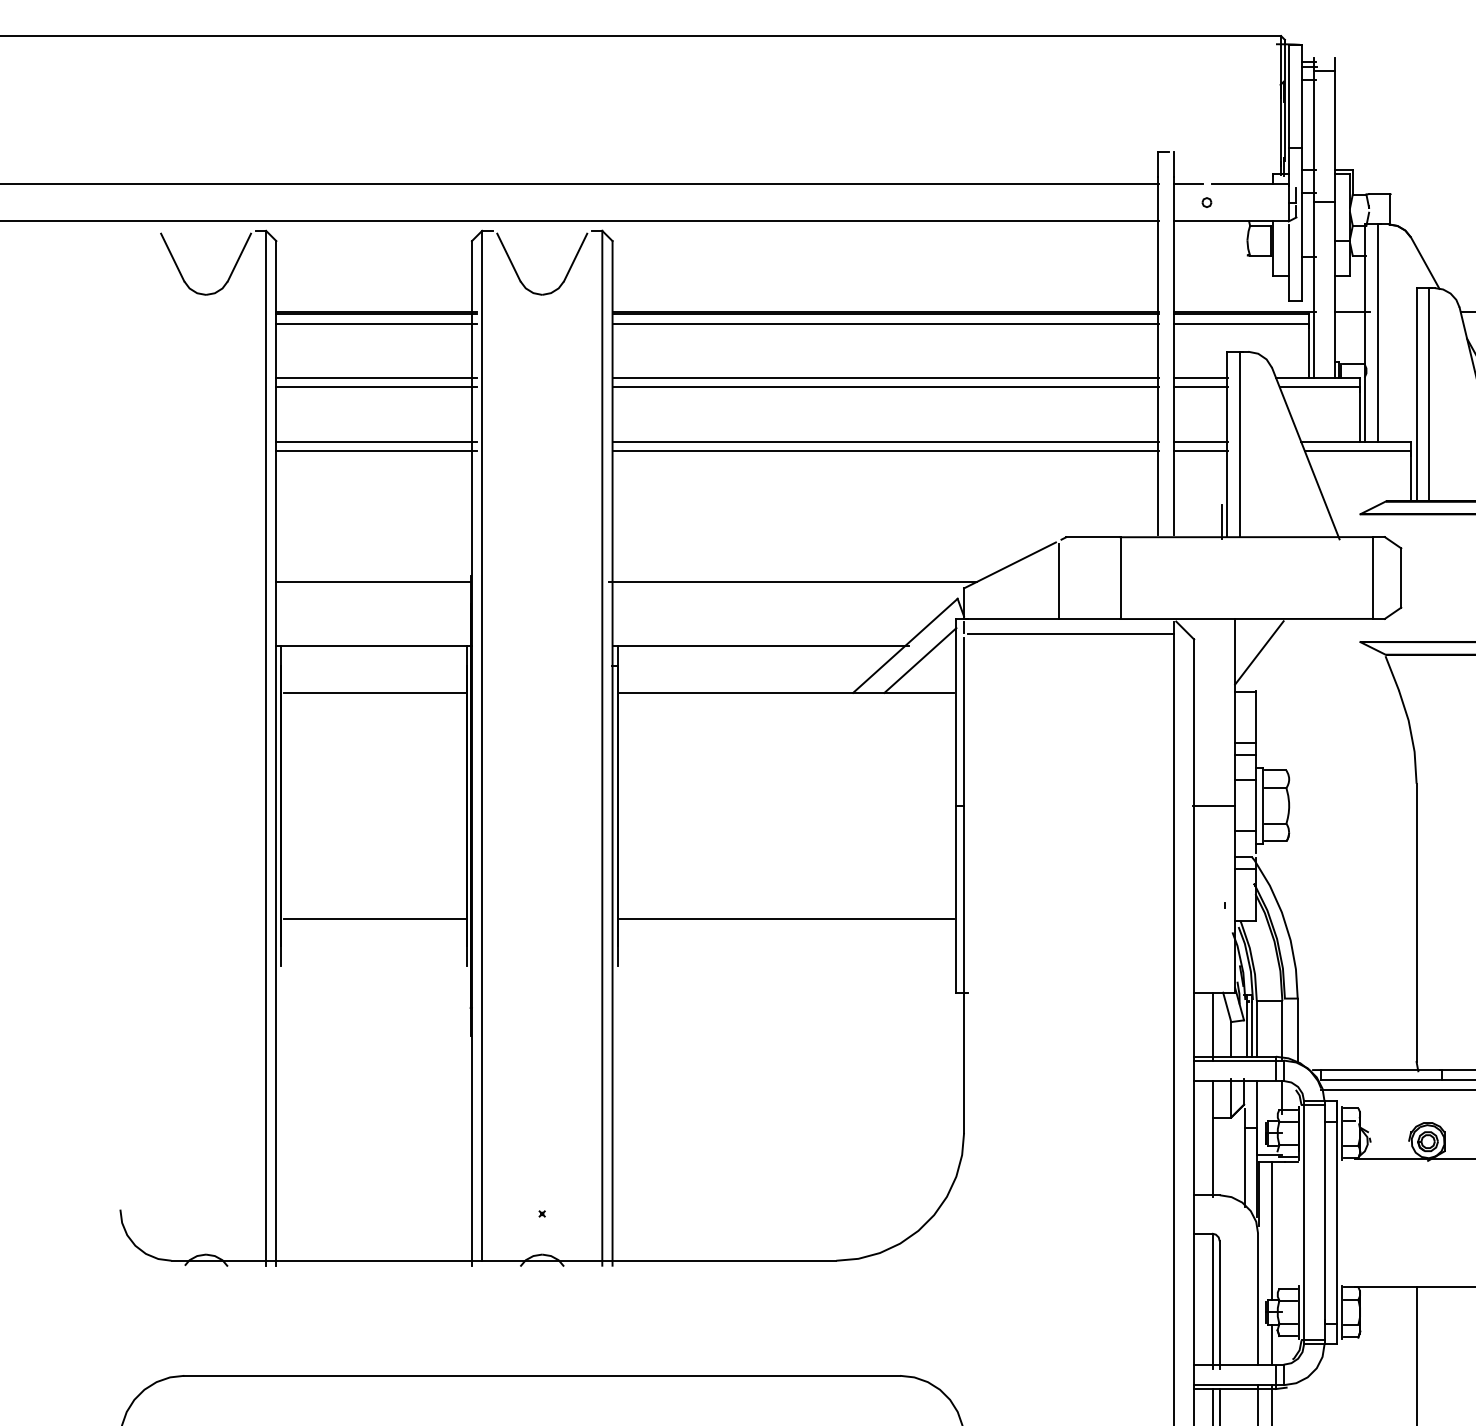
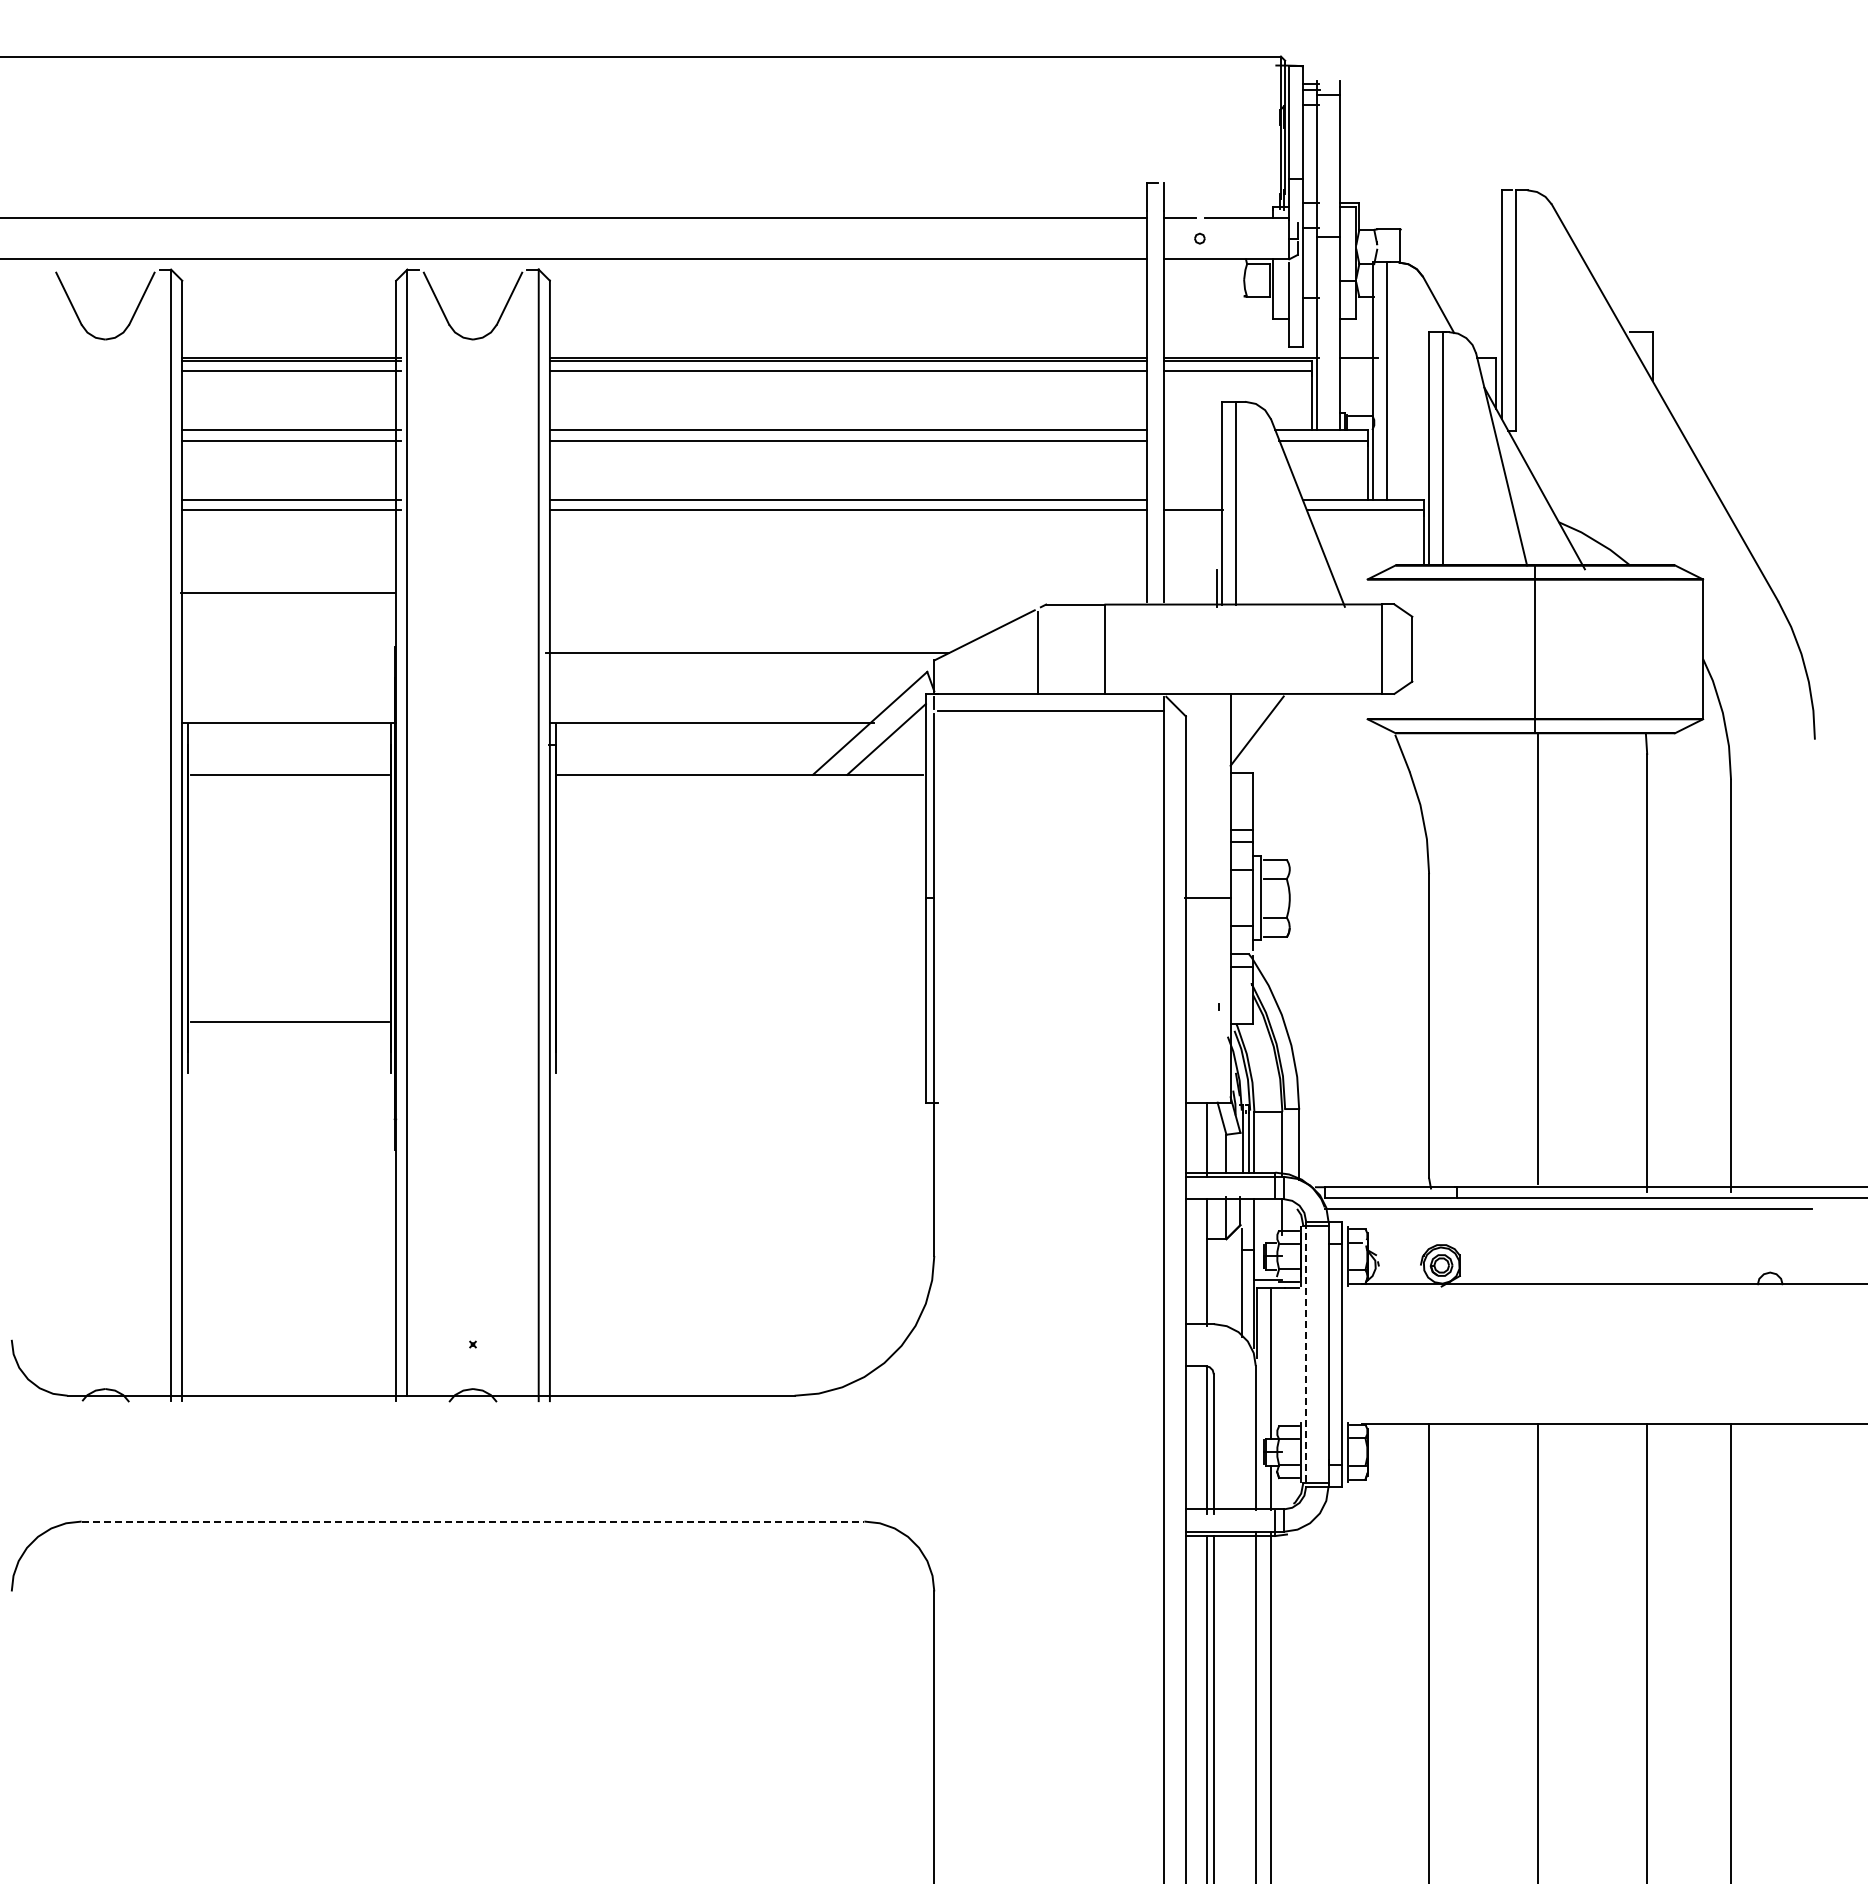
line: (1200, 378) -> (1192, 430), removed
line: (1200, 387) -> (1192, 440), removed
line: (1200, 442) -> (1192, 500), removed
line: (372, 581) -> (287, 593), moved
line: (785, 919) -> (739, 1022), removed
line: (1304, 1223) -> (1306, 1354), solid -> dashed
line: (542, 1375) -> (473, 1521), solid -> dashed

